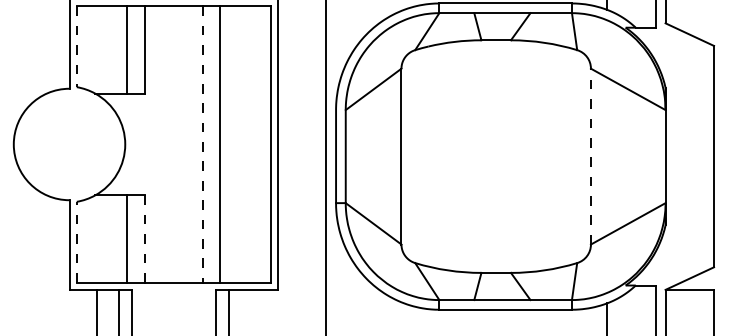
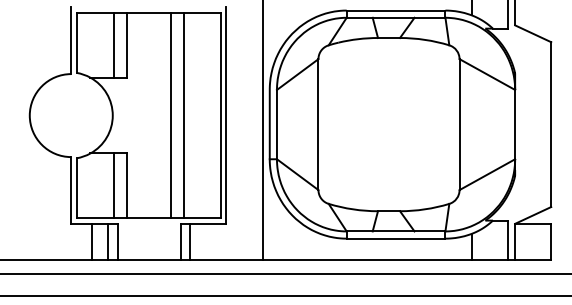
line: (76, 47) -> (76, 43), dashed -> solid
line: (202, 144) -> (170, 115), dashed -> solid
line: (590, 156) -> (459, 124), dashed -> solid
line: (145, 239) -> (127, 186), dashed -> solid
line: (76, 241) -> (76, 187), dashed -> solid

